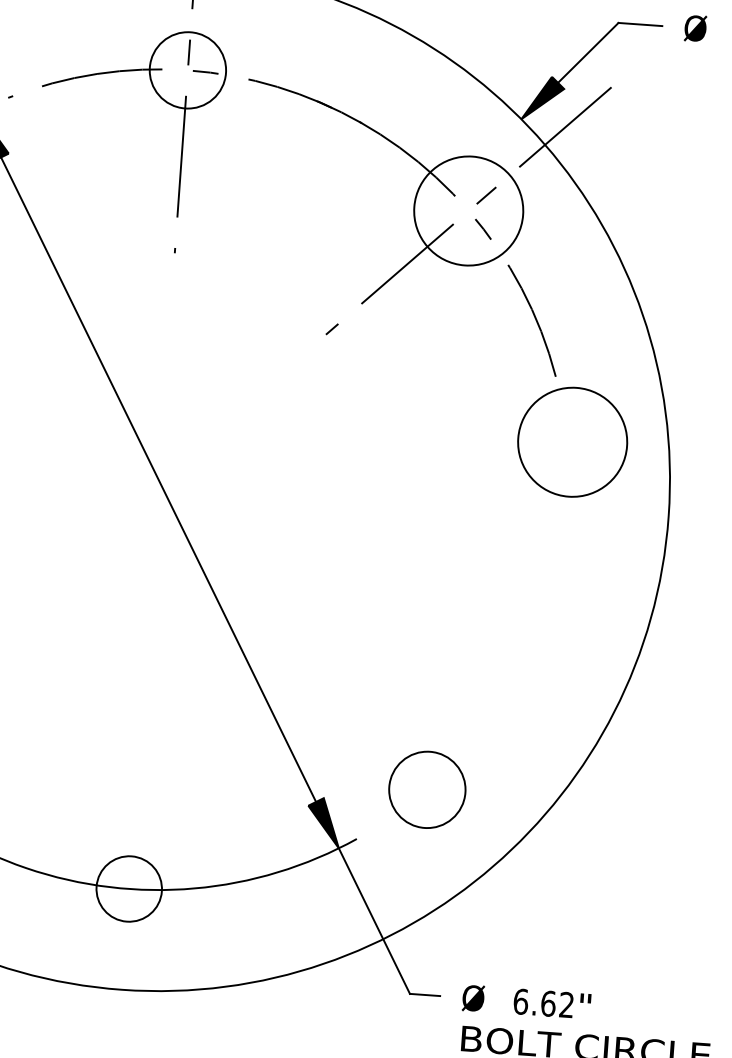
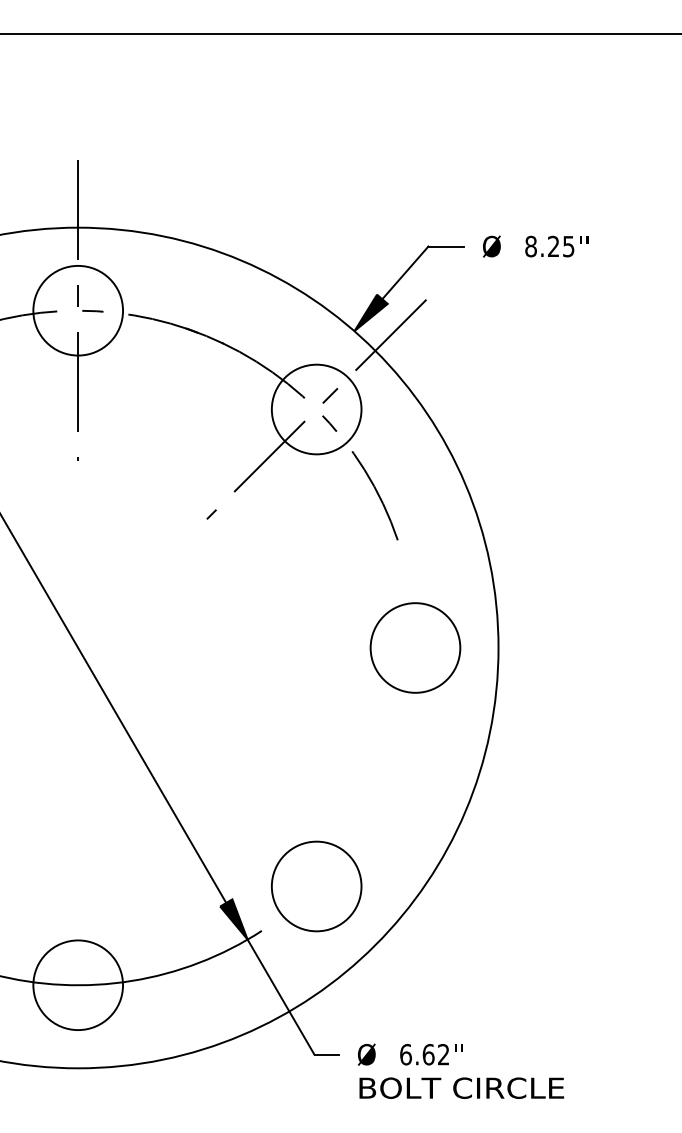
circle: (188, 70) -> (78, 310), size x1.43
circle: (572, 441) -> (415, 647), moved
circle: (427, 789) -> (316, 886), size x1.43
circle: (129, 889) -> (78, 985), size x1.67

